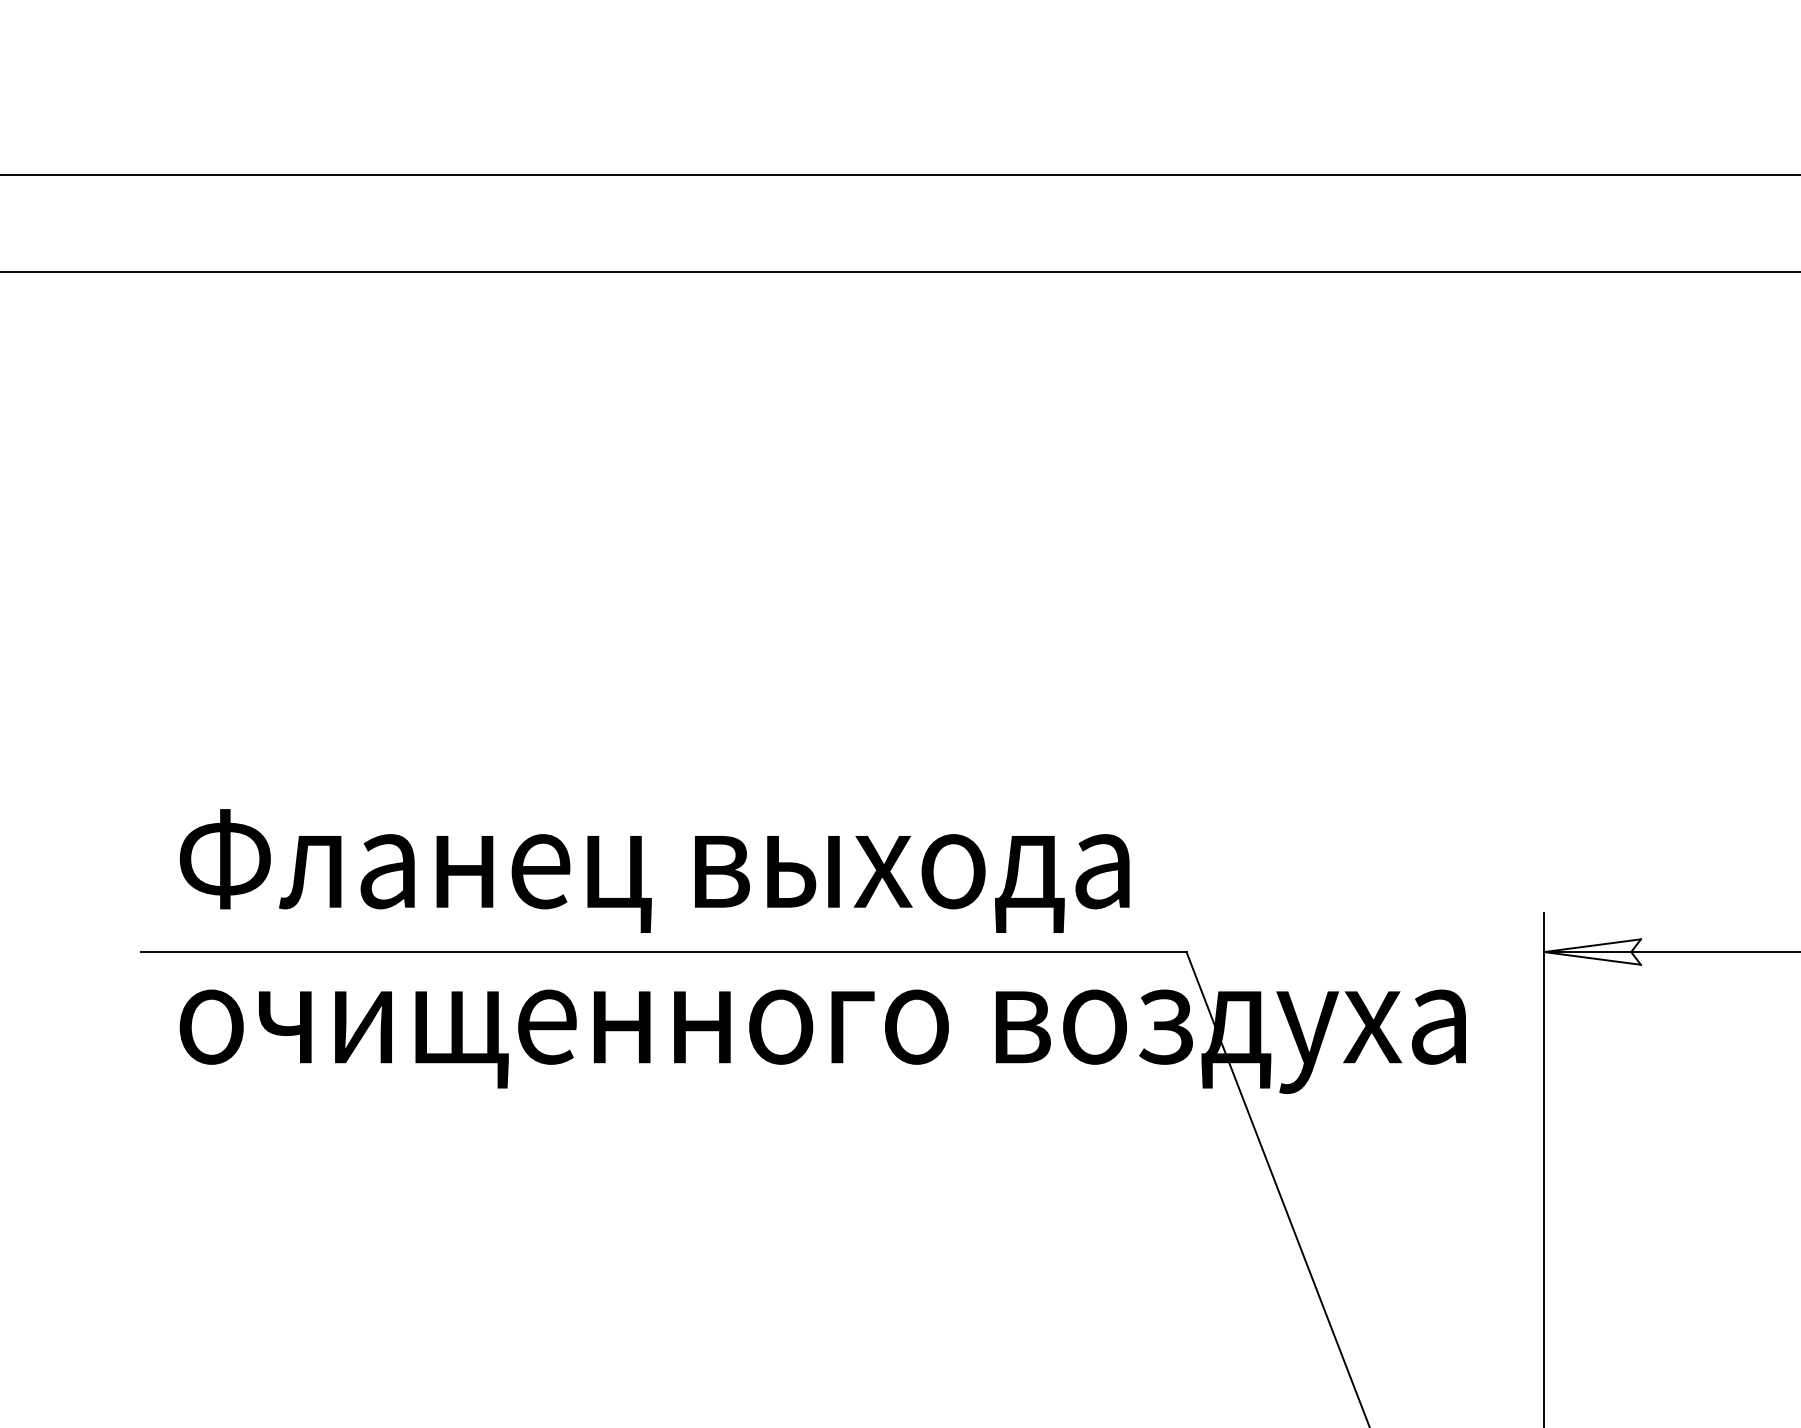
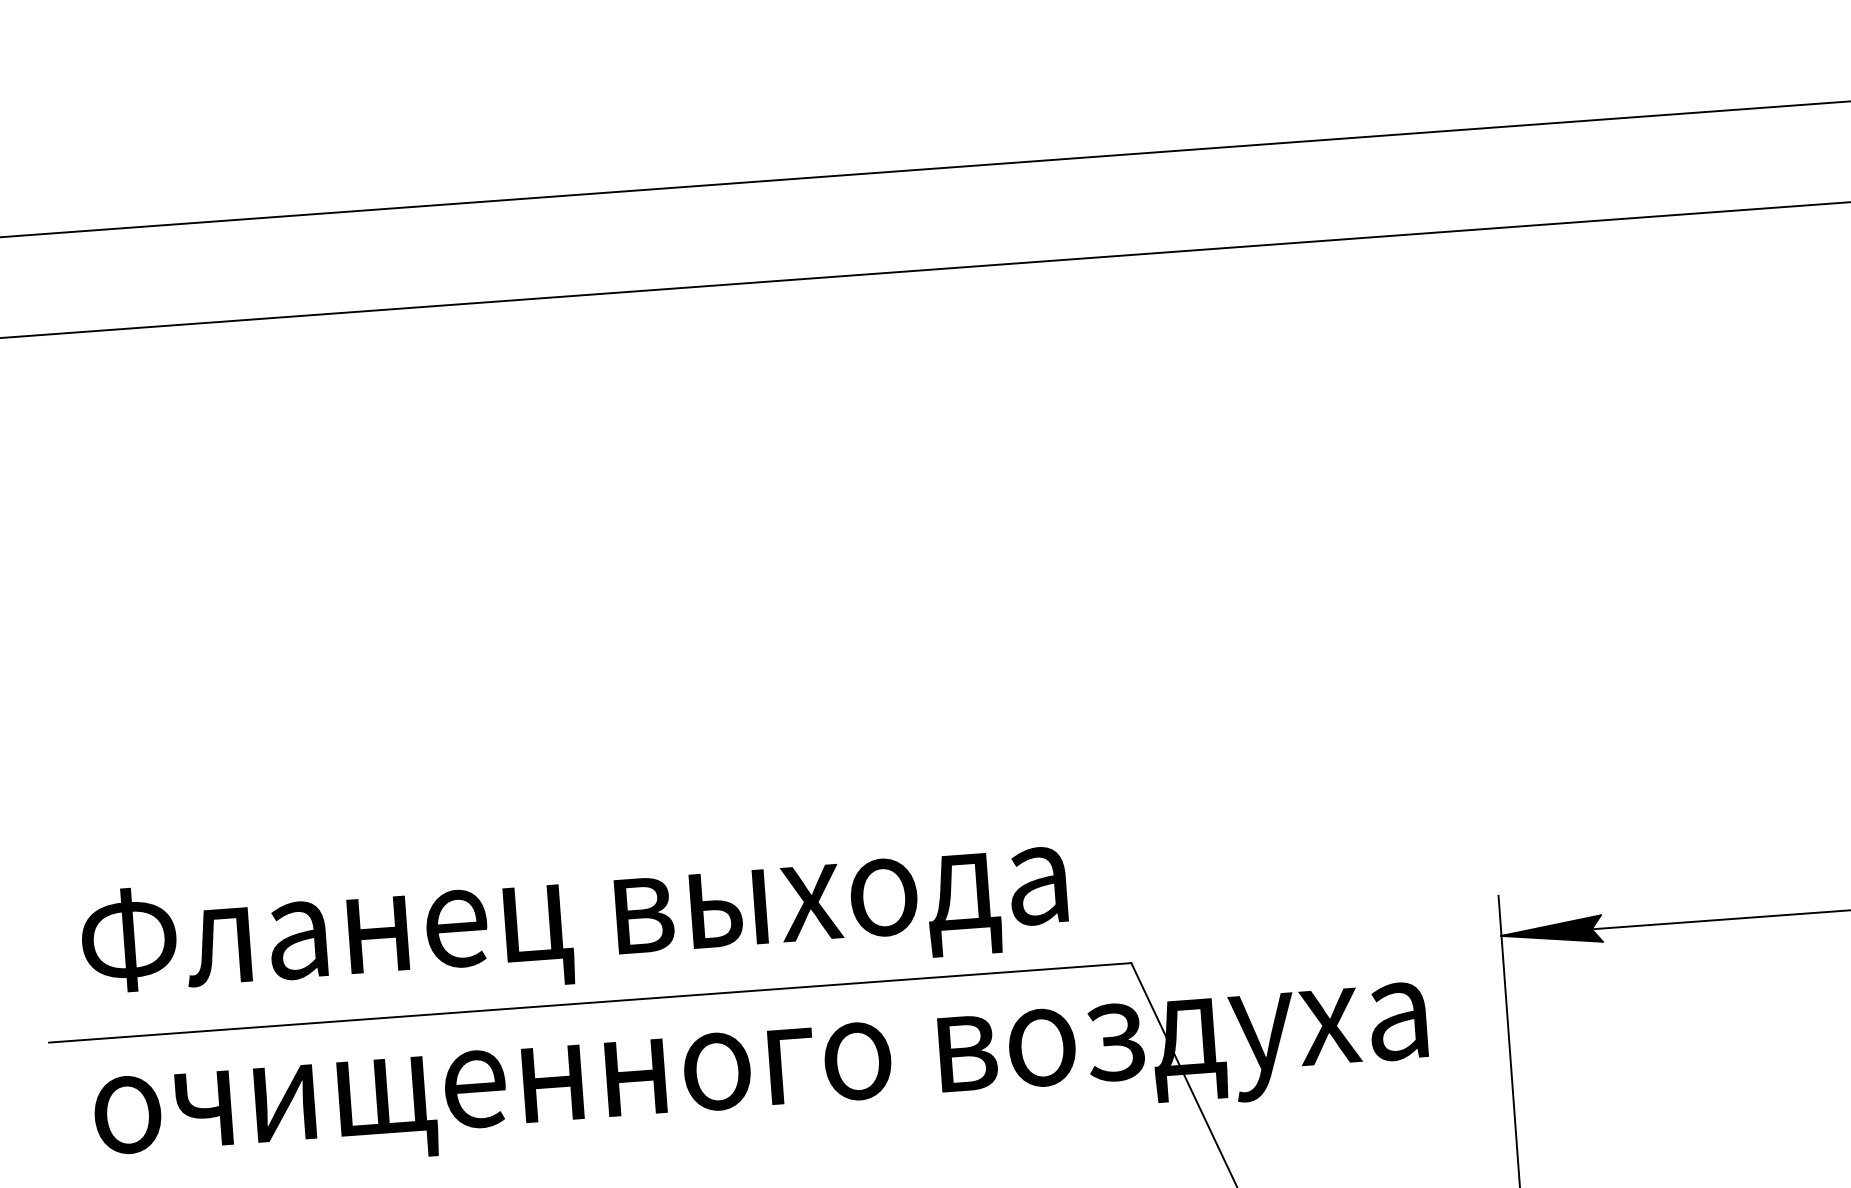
fill: (1592, 951) -> (1551, 931), added

